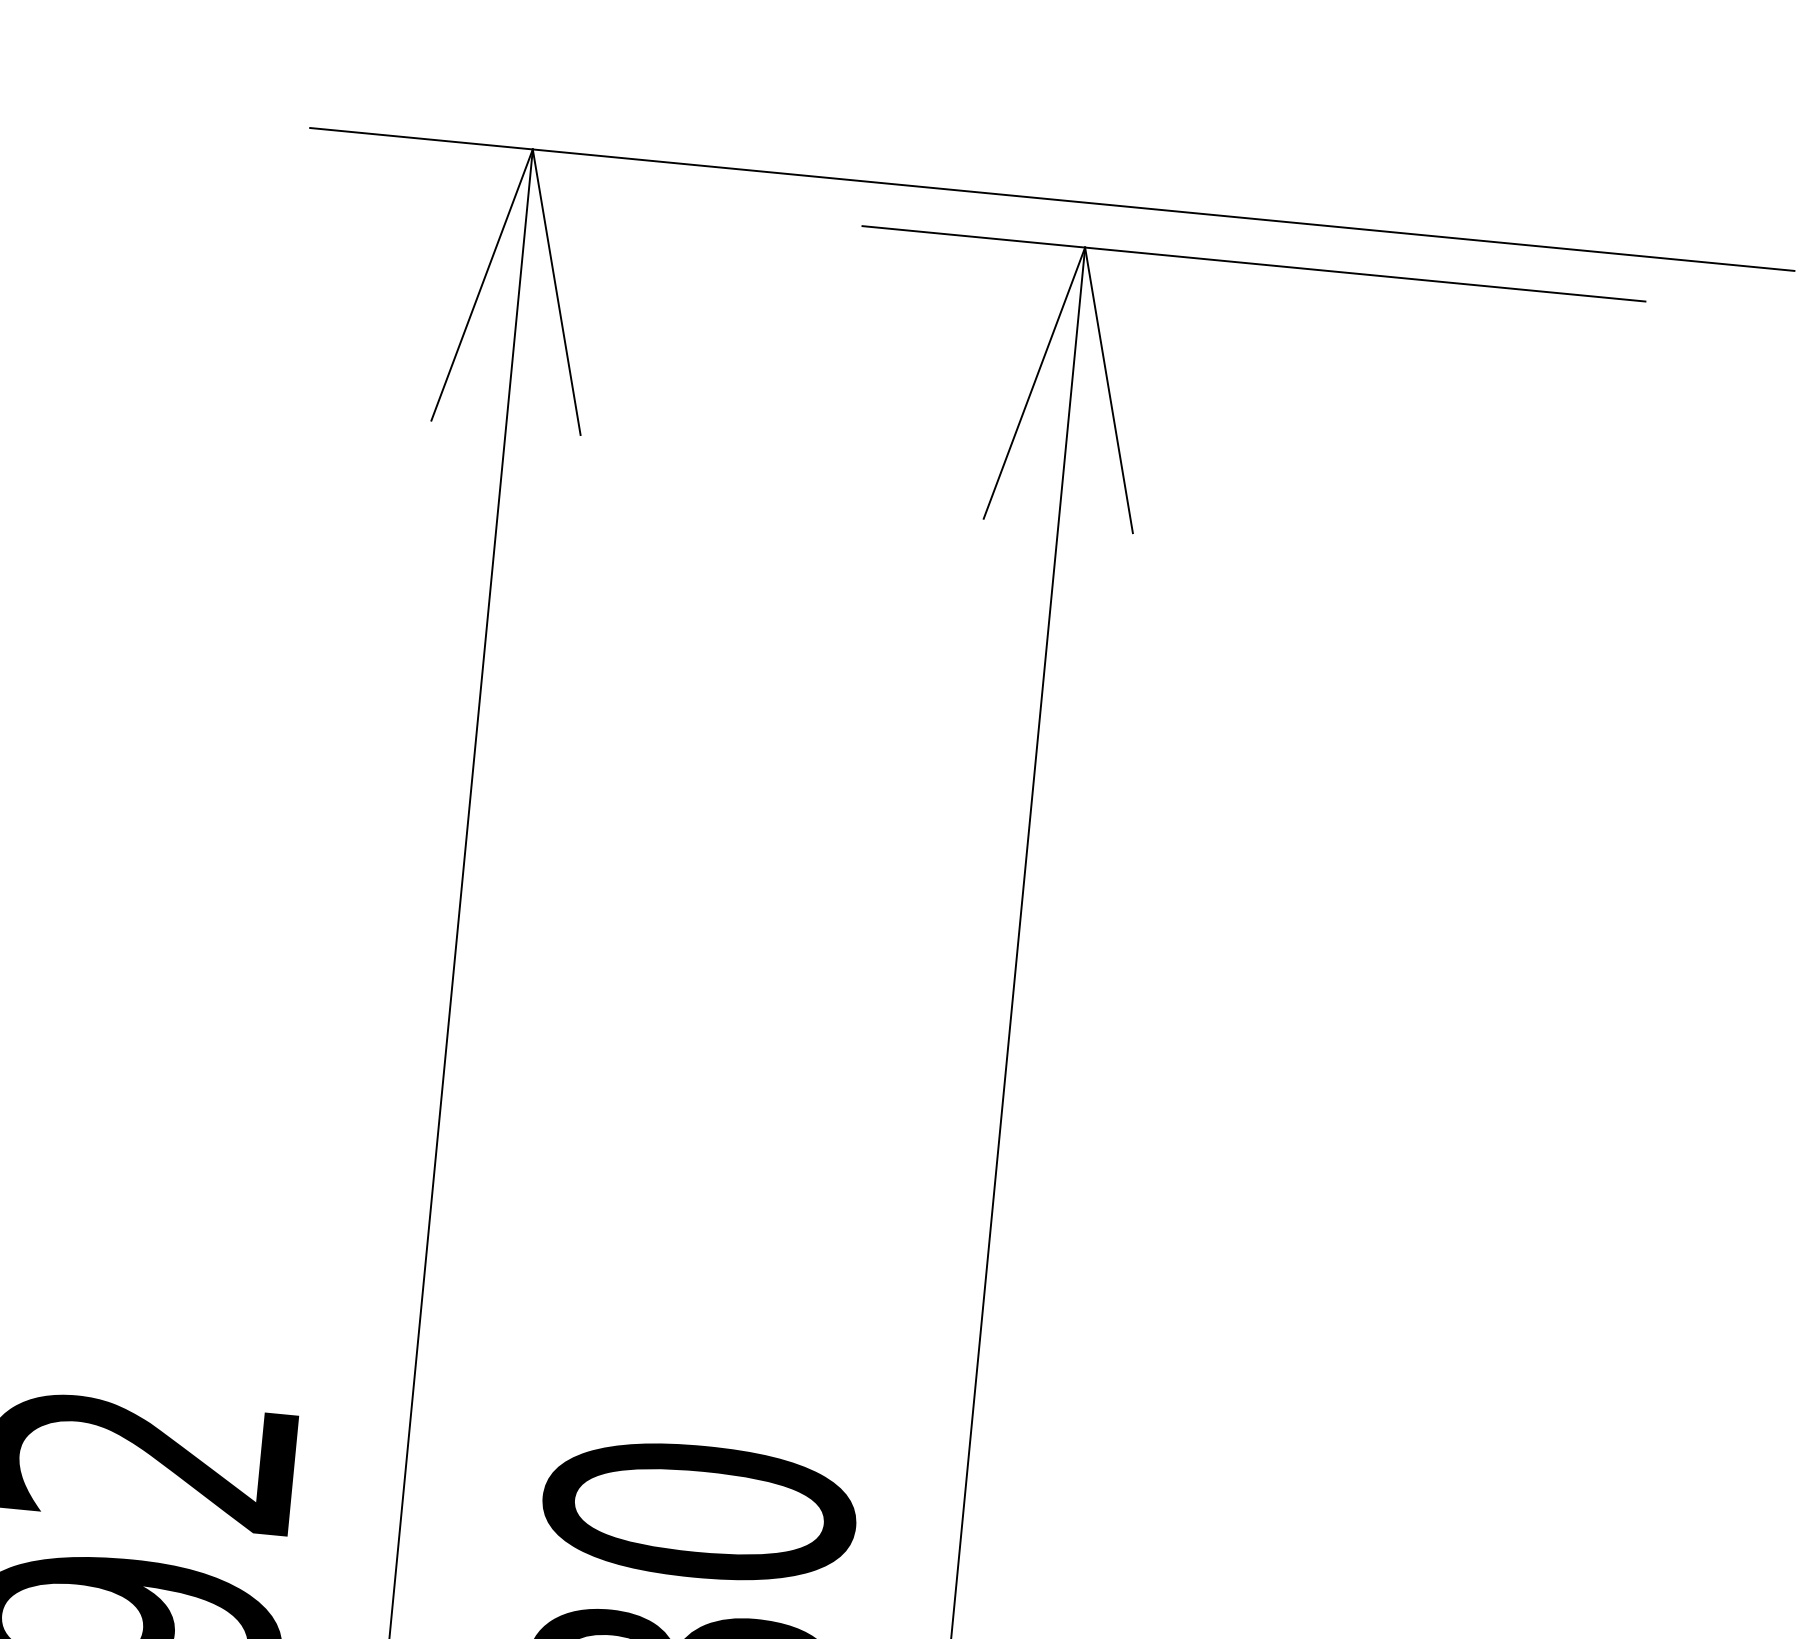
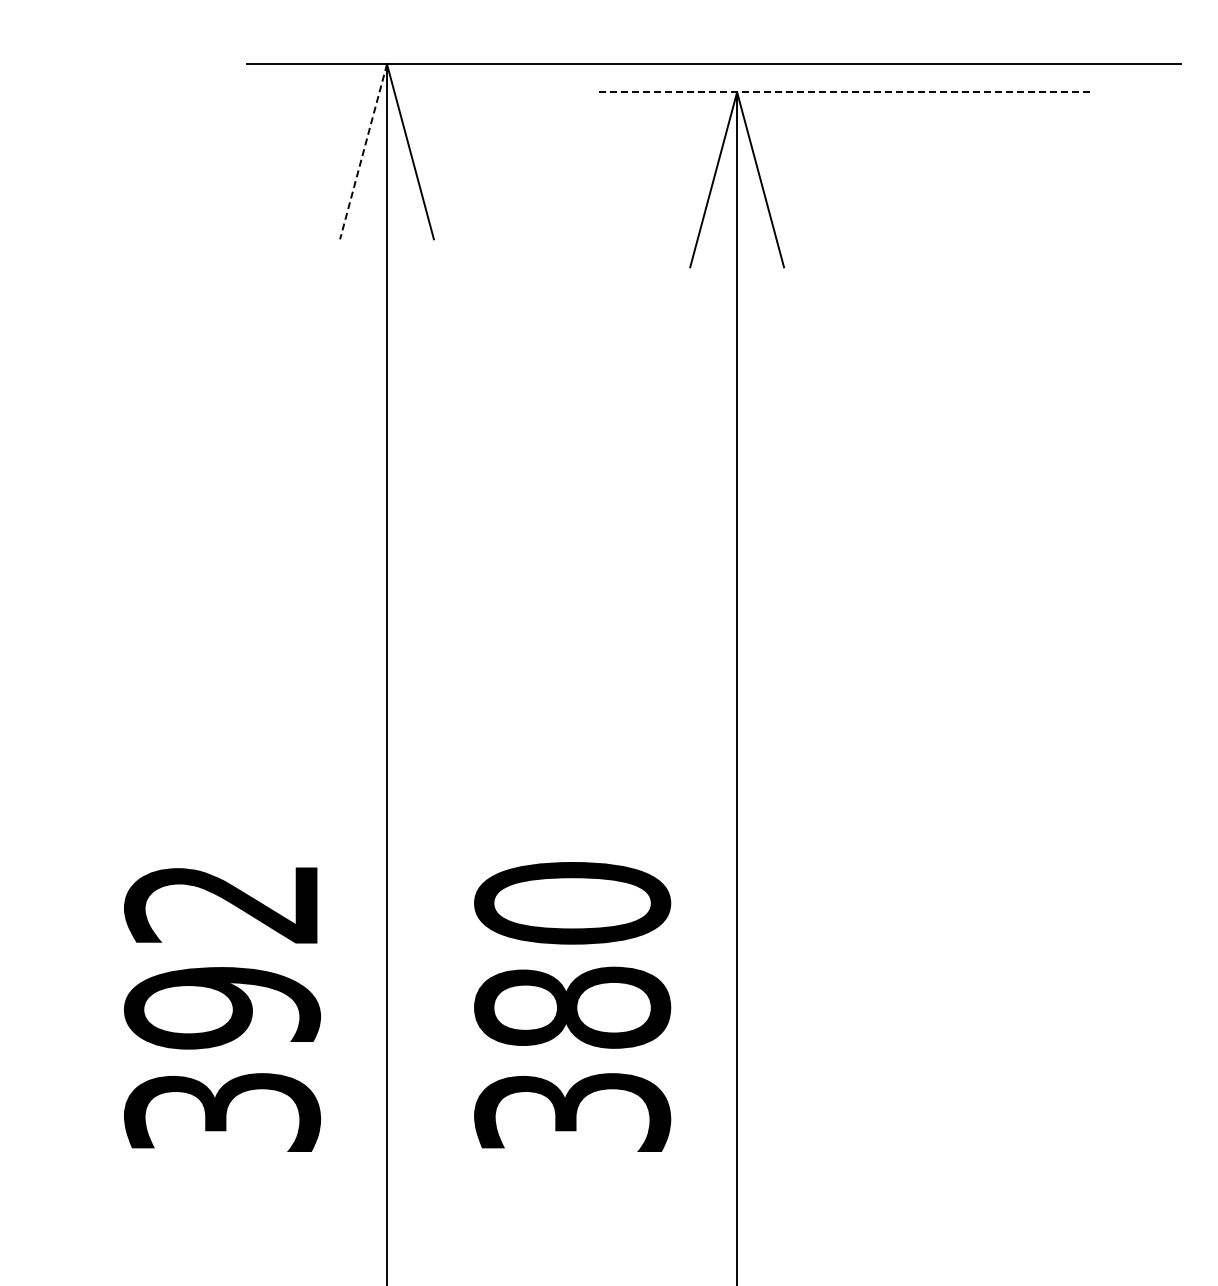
line: (1252, 264) -> (842, 92), solid -> dashed
line: (482, 284) -> (363, 151), solid -> dashed

